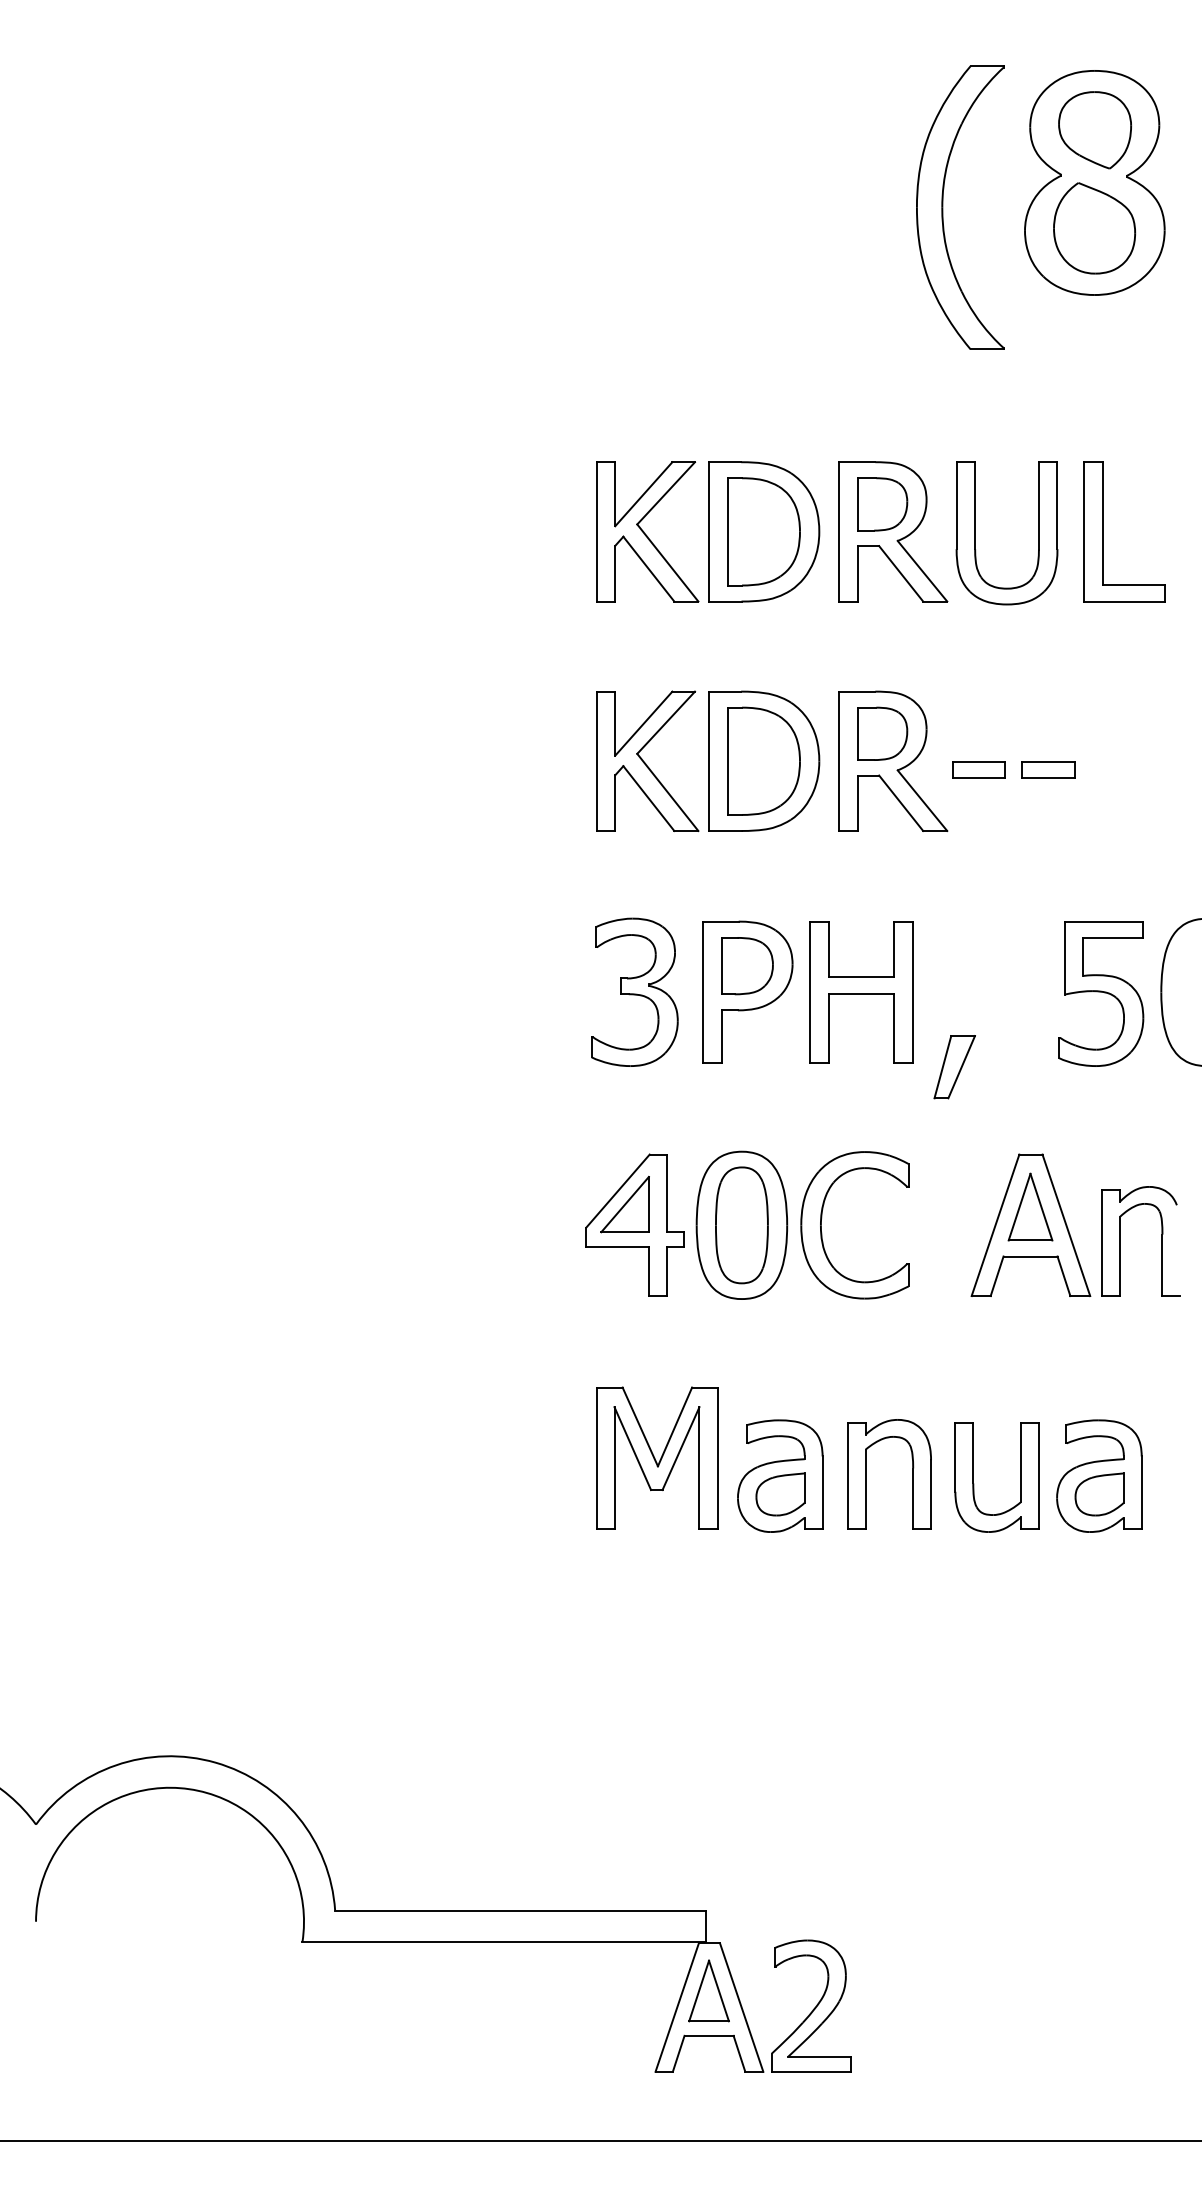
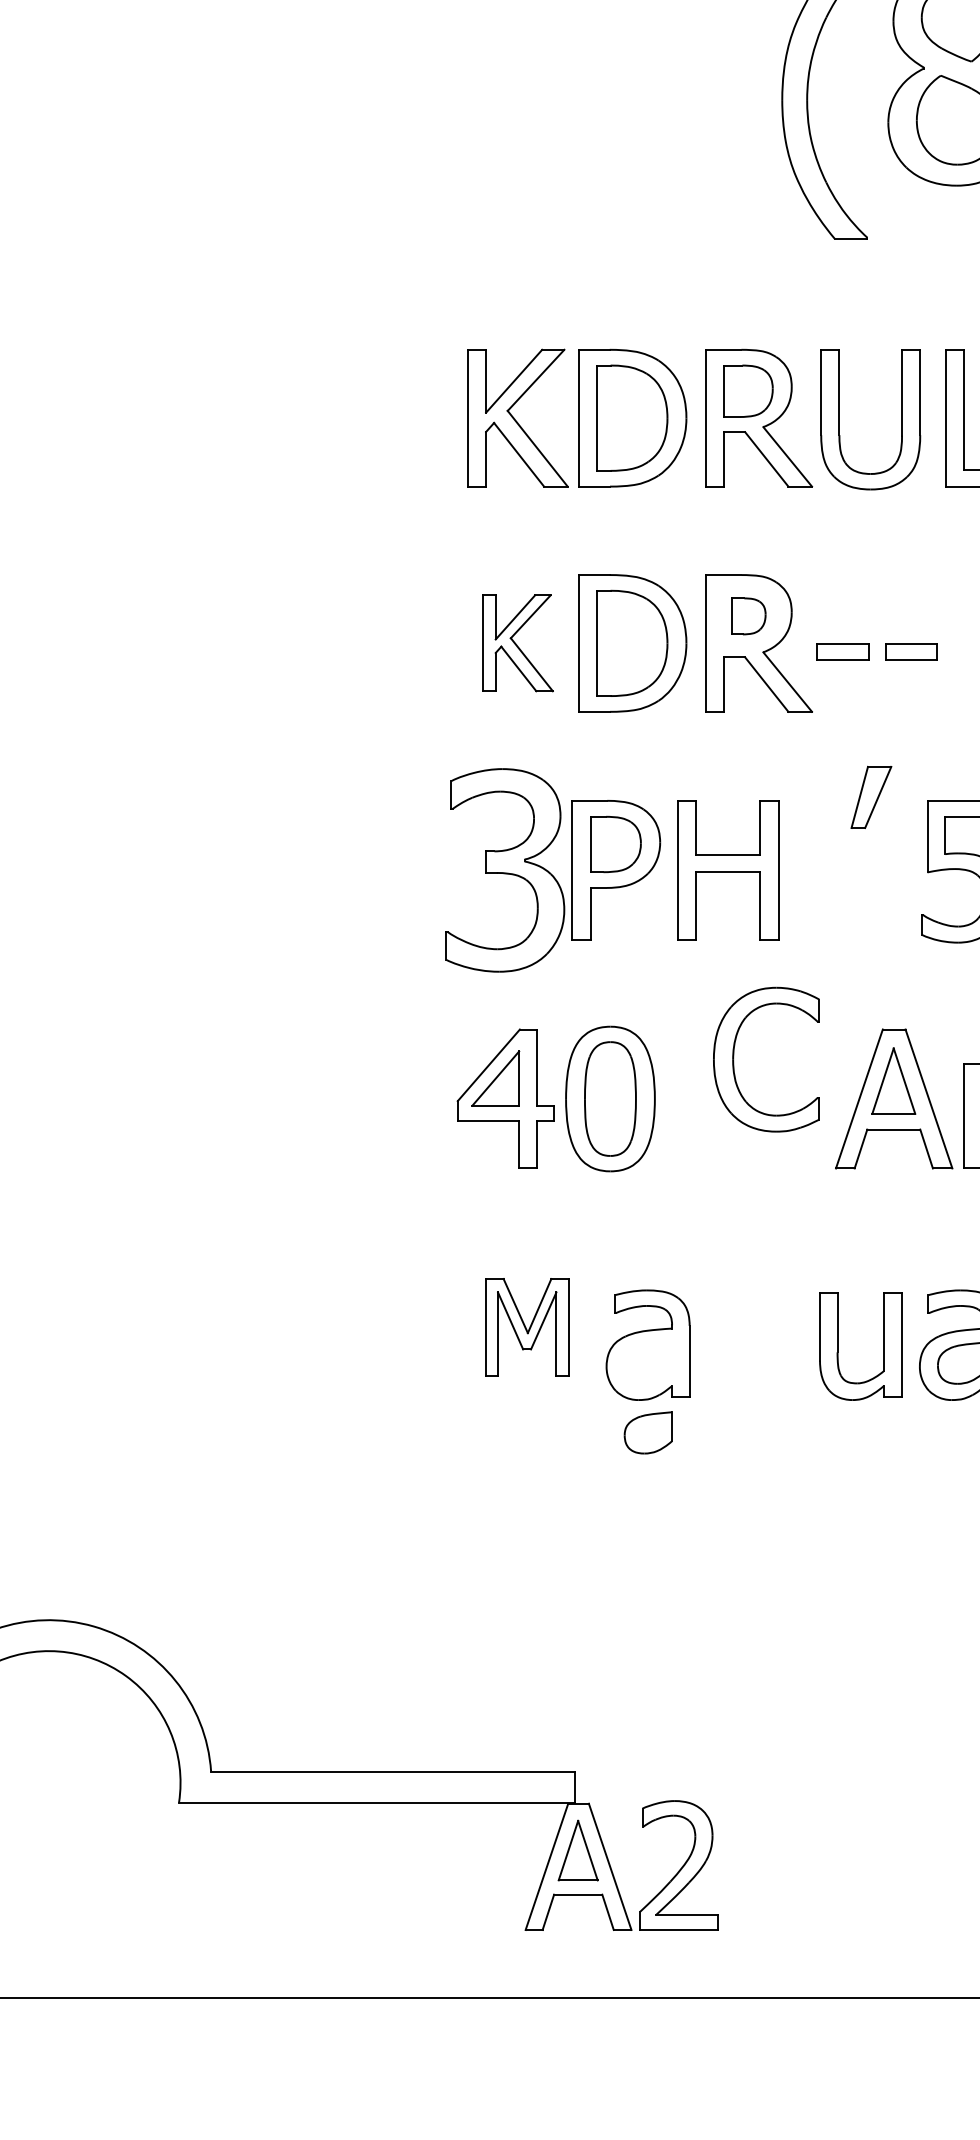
part: (882, 733) -> (748, 616), size x0.7
part: (647, 760) -> (517, 642), size x0.7
part: (634, 991) -> (505, 869), size x1.4
part: (954, 1067) -> (871, 797), moved
part: (822, 1218) -> (734, 1053), moved
part: (657, 1457) -> (527, 1326), size x0.7
part: (866, 1474) -> (732, 1343), removed
part: (780, 1494) -> (648, 1432), moved

